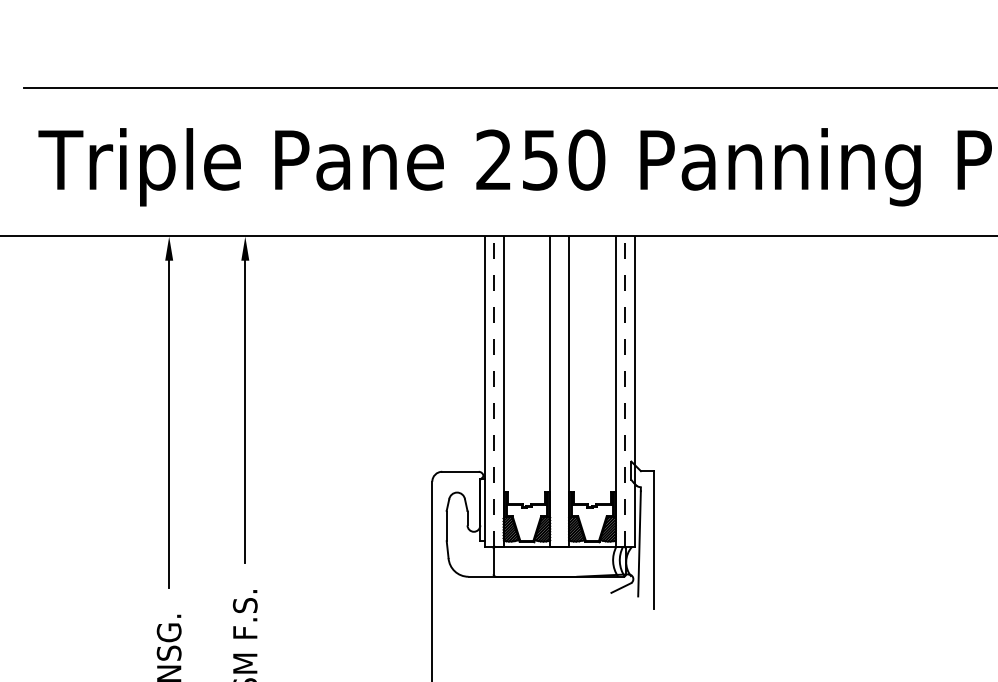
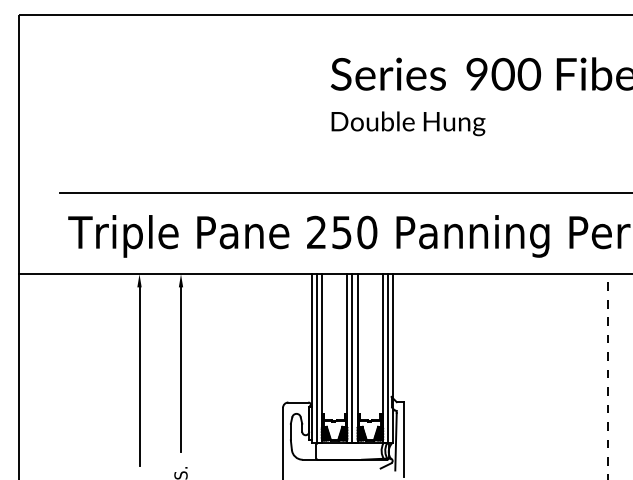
line: (493, 391) -> (316, 358), dashed -> solid
line: (559, 391) -> (352, 358), added
line: (625, 391) -> (388, 358), dashed -> solid

